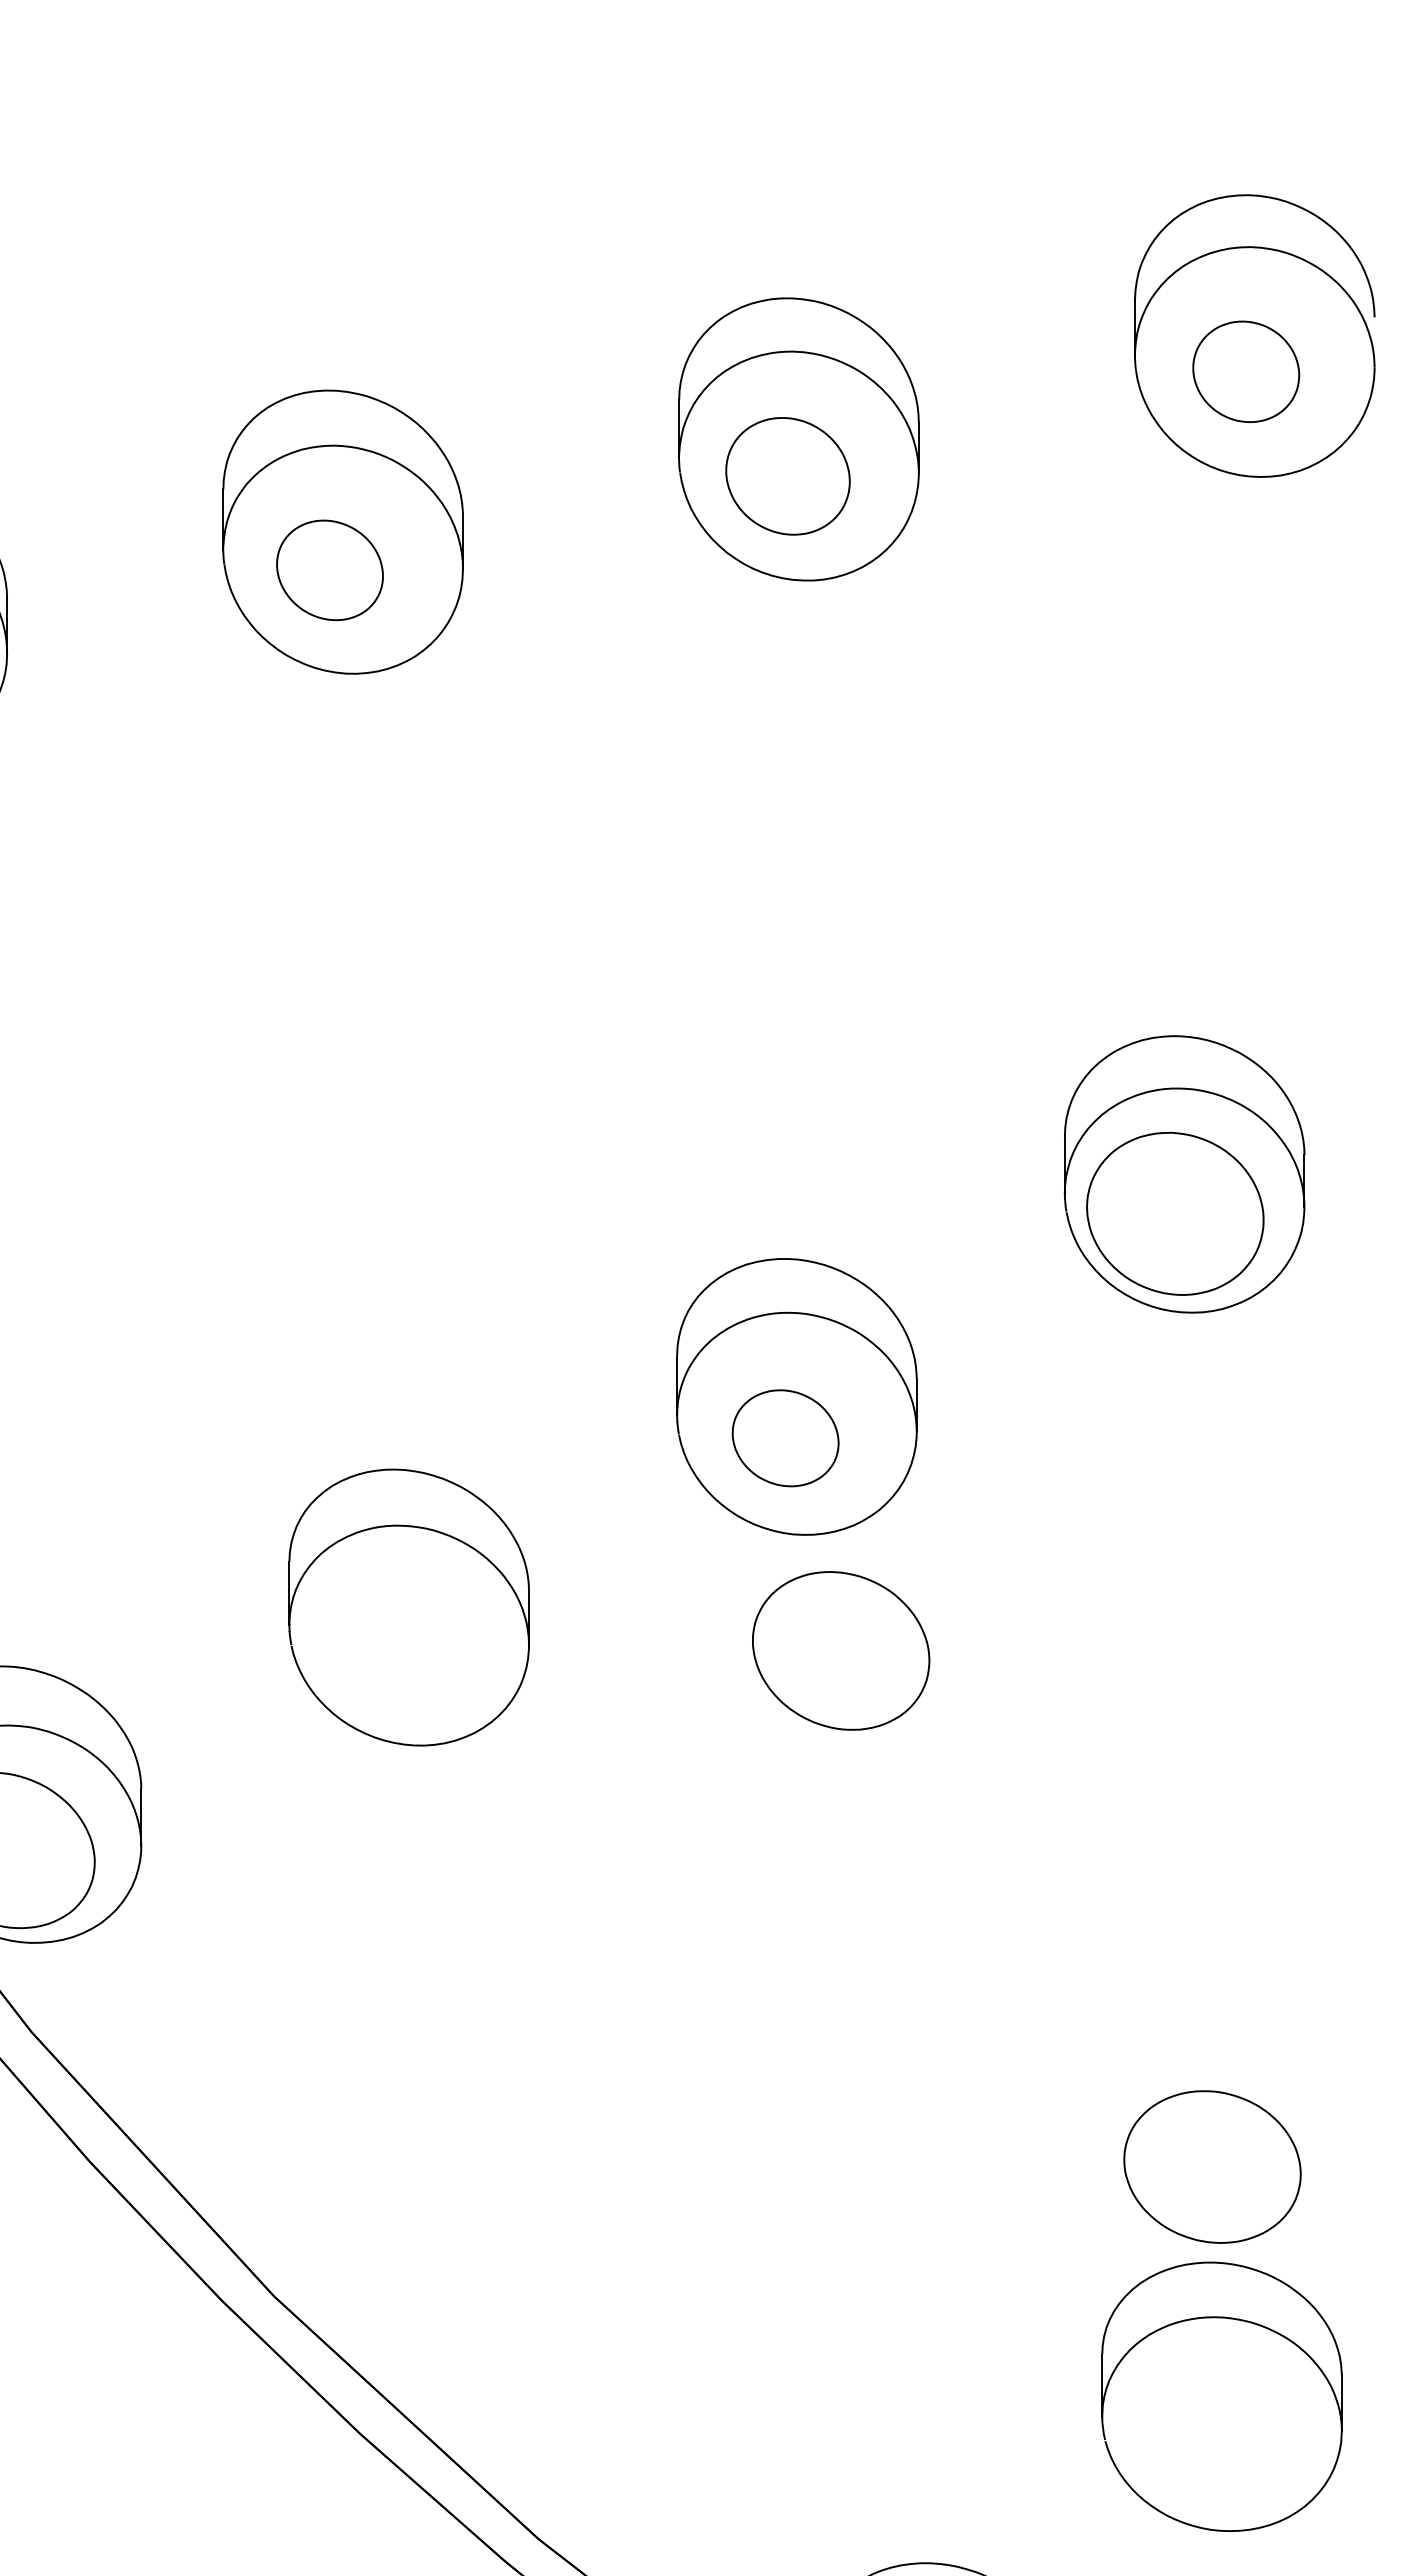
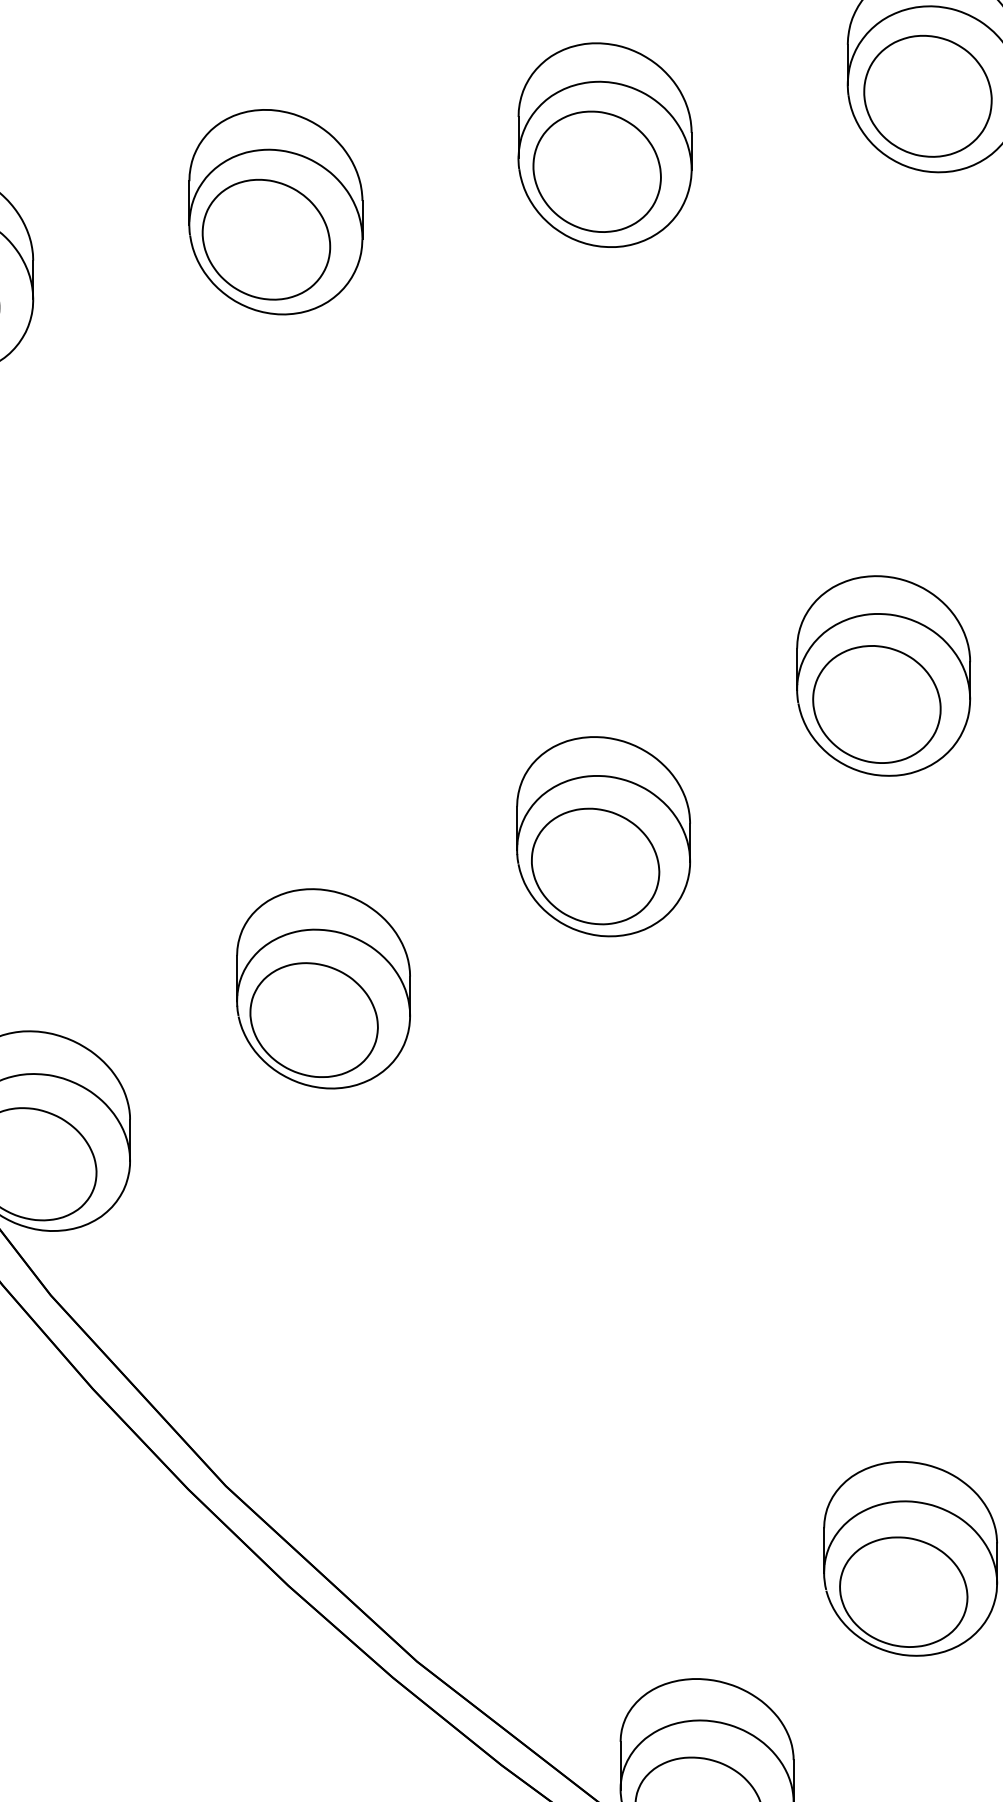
part: (1246, 371) -> (928, 96), size x1.67
part: (787, 476) -> (596, 171), size x1.43
part: (329, 570) -> (266, 239), size x1.67
part: (785, 1438) -> (595, 866), size x1.67
part: (841, 1650) -> (314, 1019), moved
part: (1212, 2166) -> (903, 1591), moved

